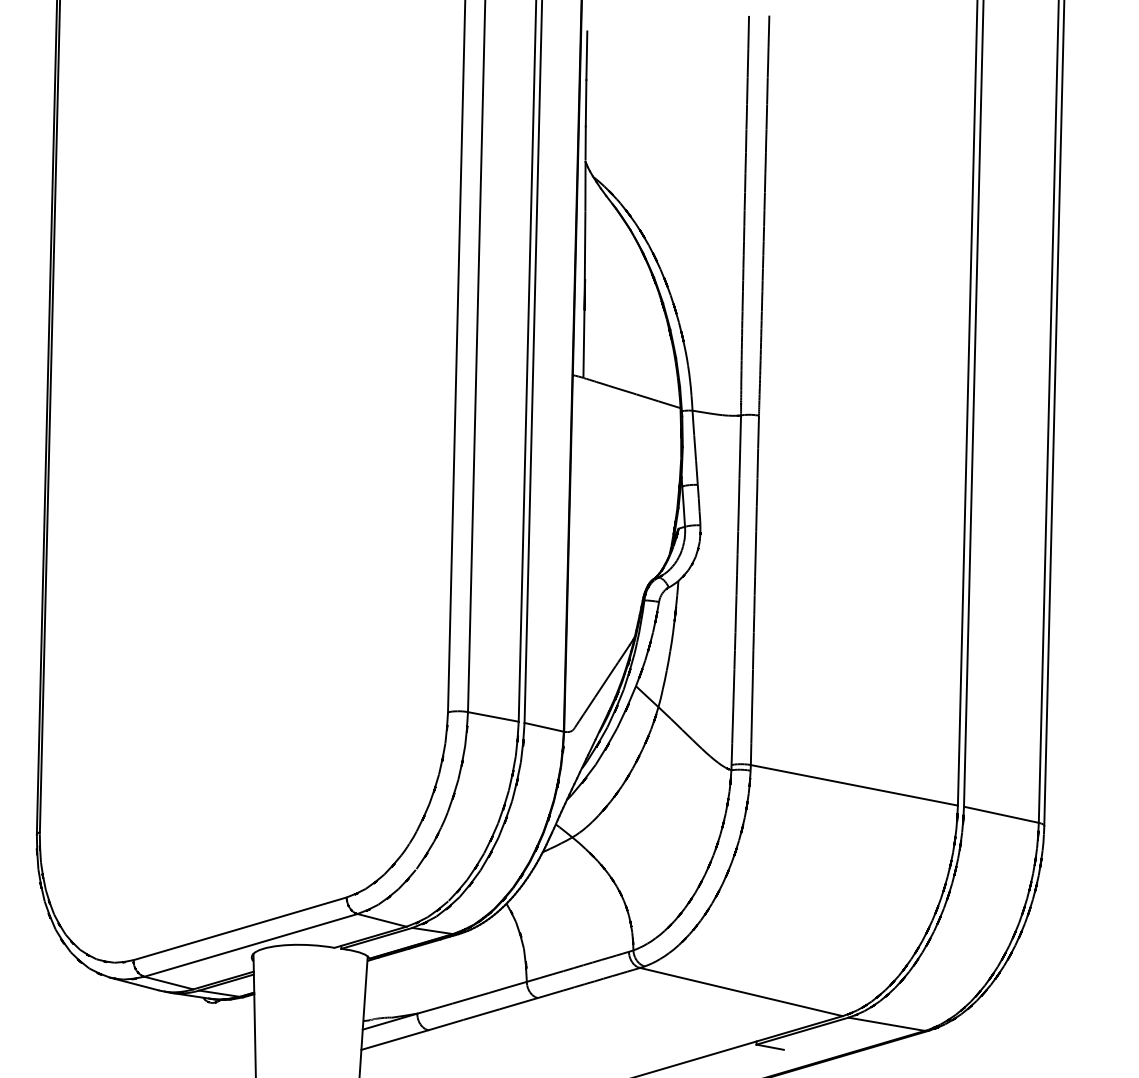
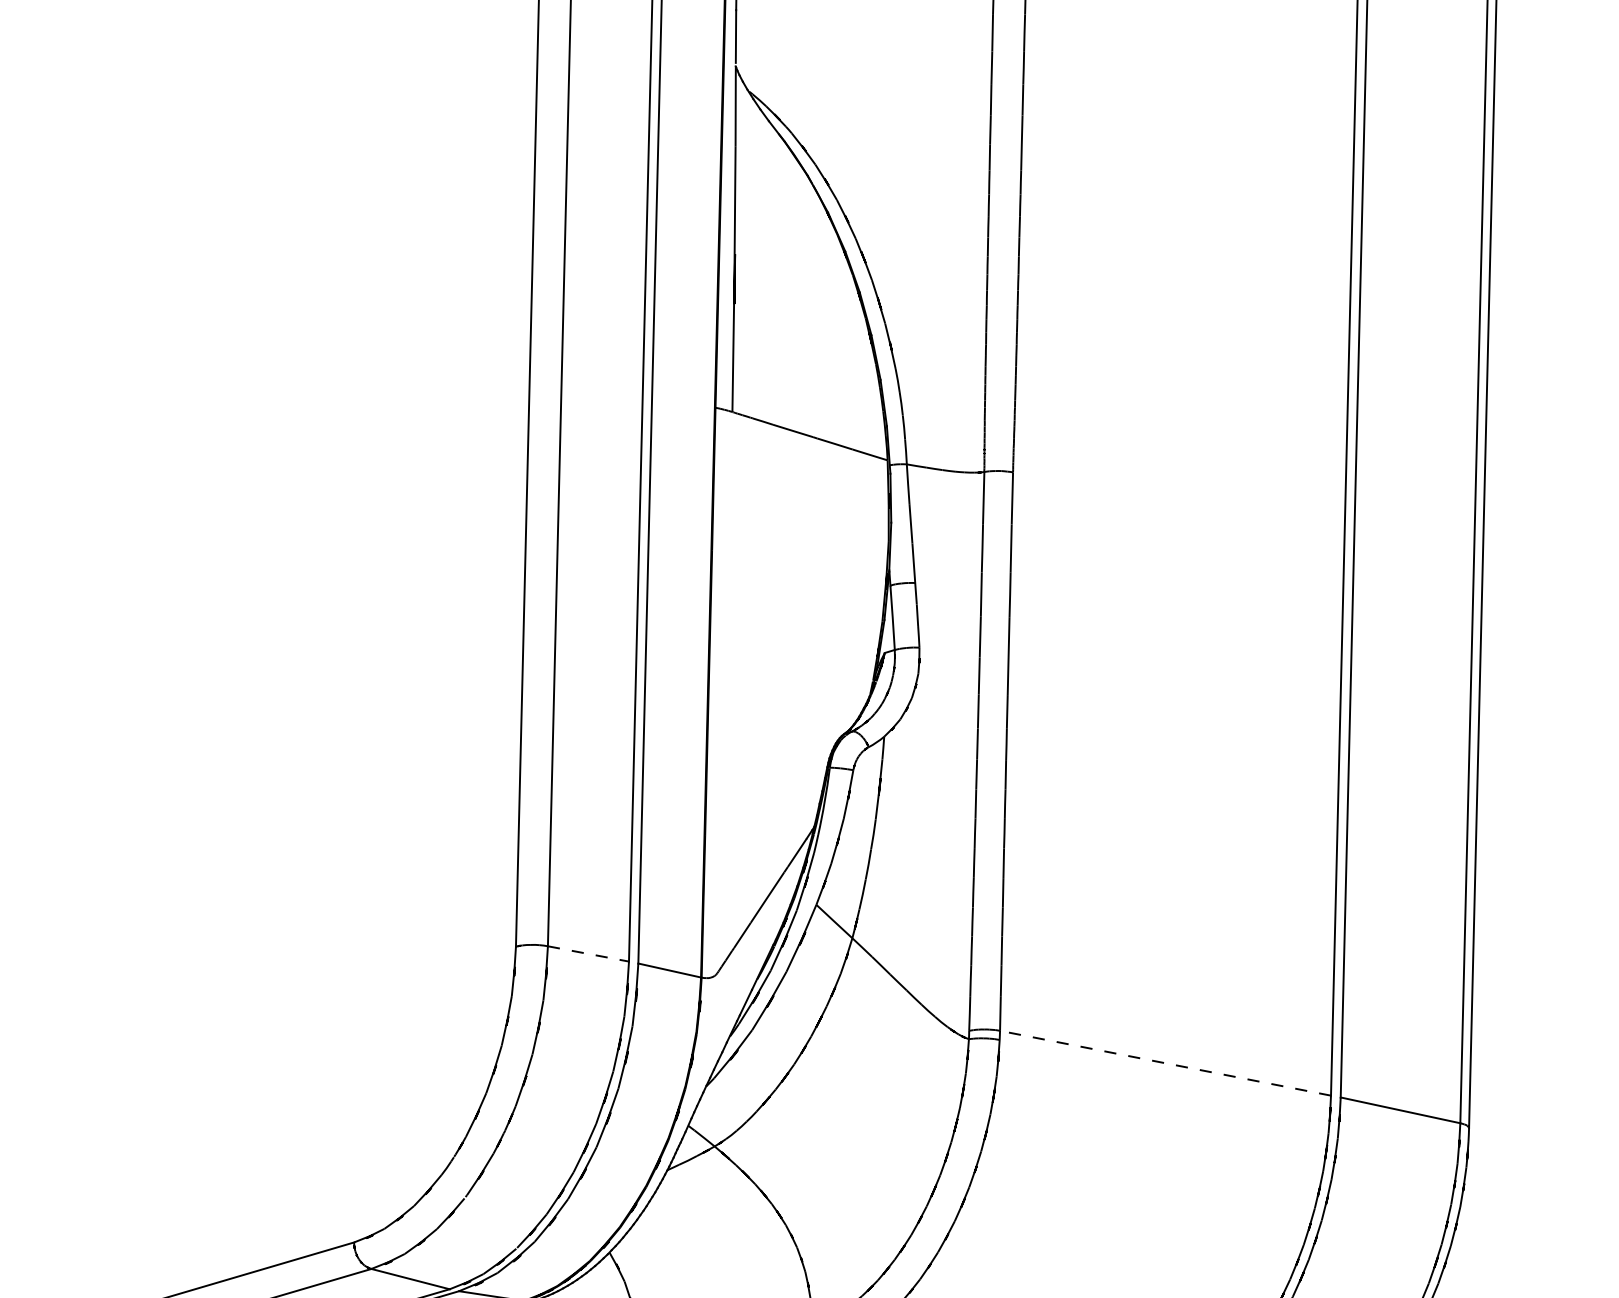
line: (493, 716) -> (588, 953), solid -> dashed
line: (853, 785) -> (1164, 1063), solid -> dashed

